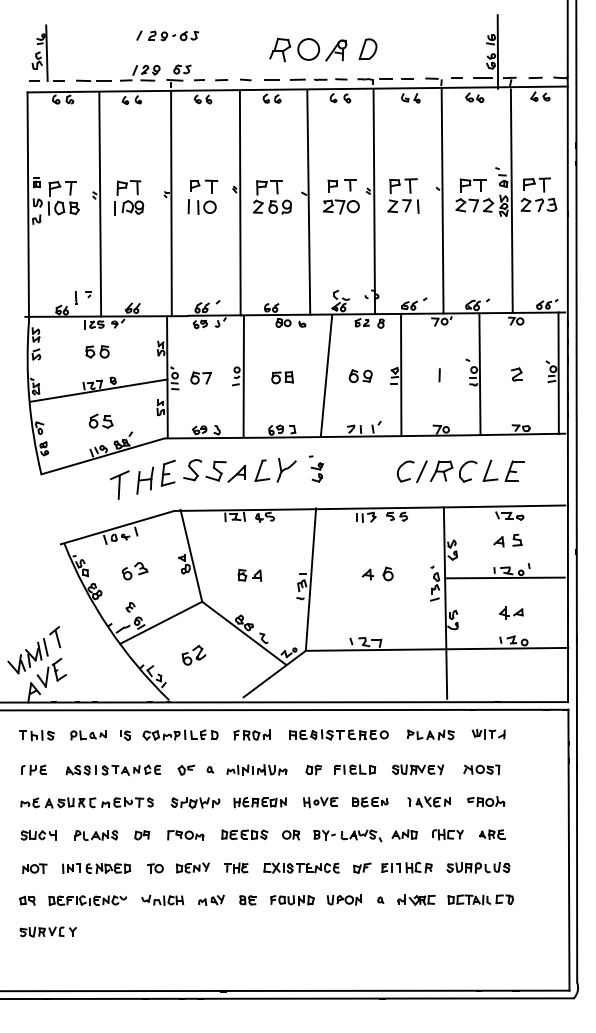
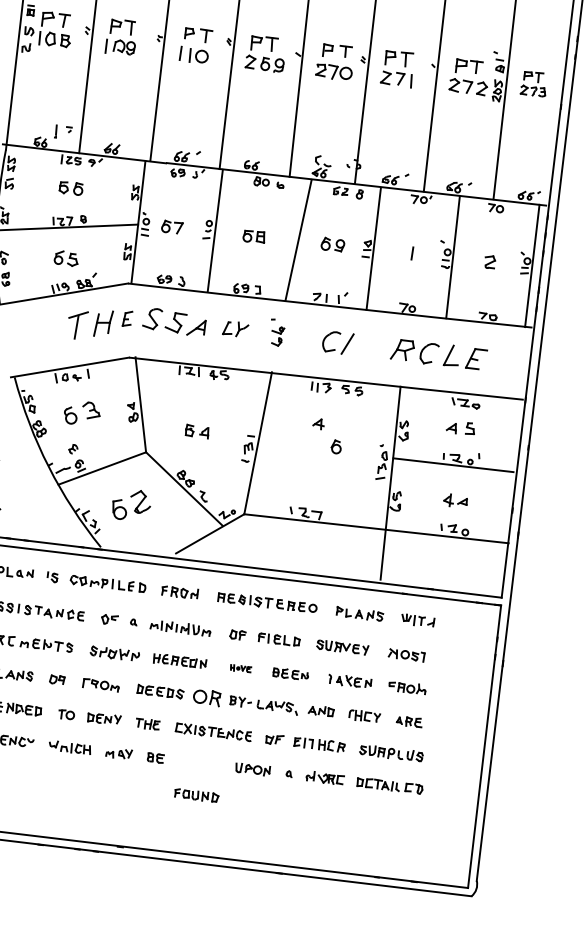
part: (538, 194) -> (533, 83), size x0.7
part: (275, 470) -> (235, 329), size x0.6
part: (167, 472) -> (126, 318), size x0.6
part: (410, 478) -> (335, 349), moved
part: (134, 571) -> (81, 413), size x1.4
part: (367, 574) -> (318, 423), moved
part: (193, 655) -> (130, 505), size x1.6
part: (320, 802) -> (240, 668), size x0.6
part: (290, 834) -> (206, 697), size x1.6
part: (292, 900) -> (196, 795), moved

